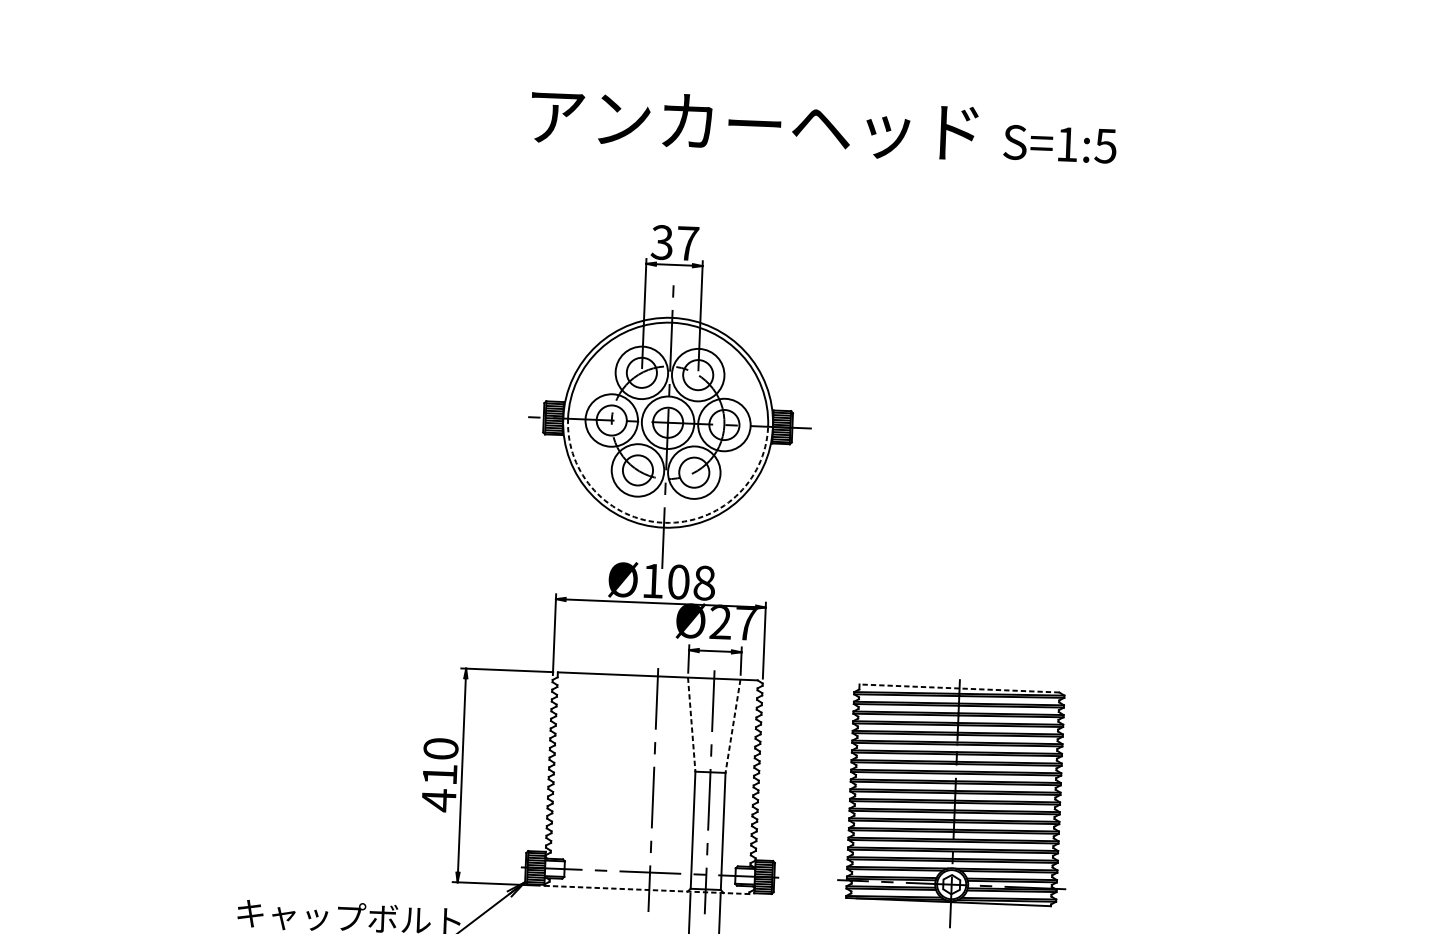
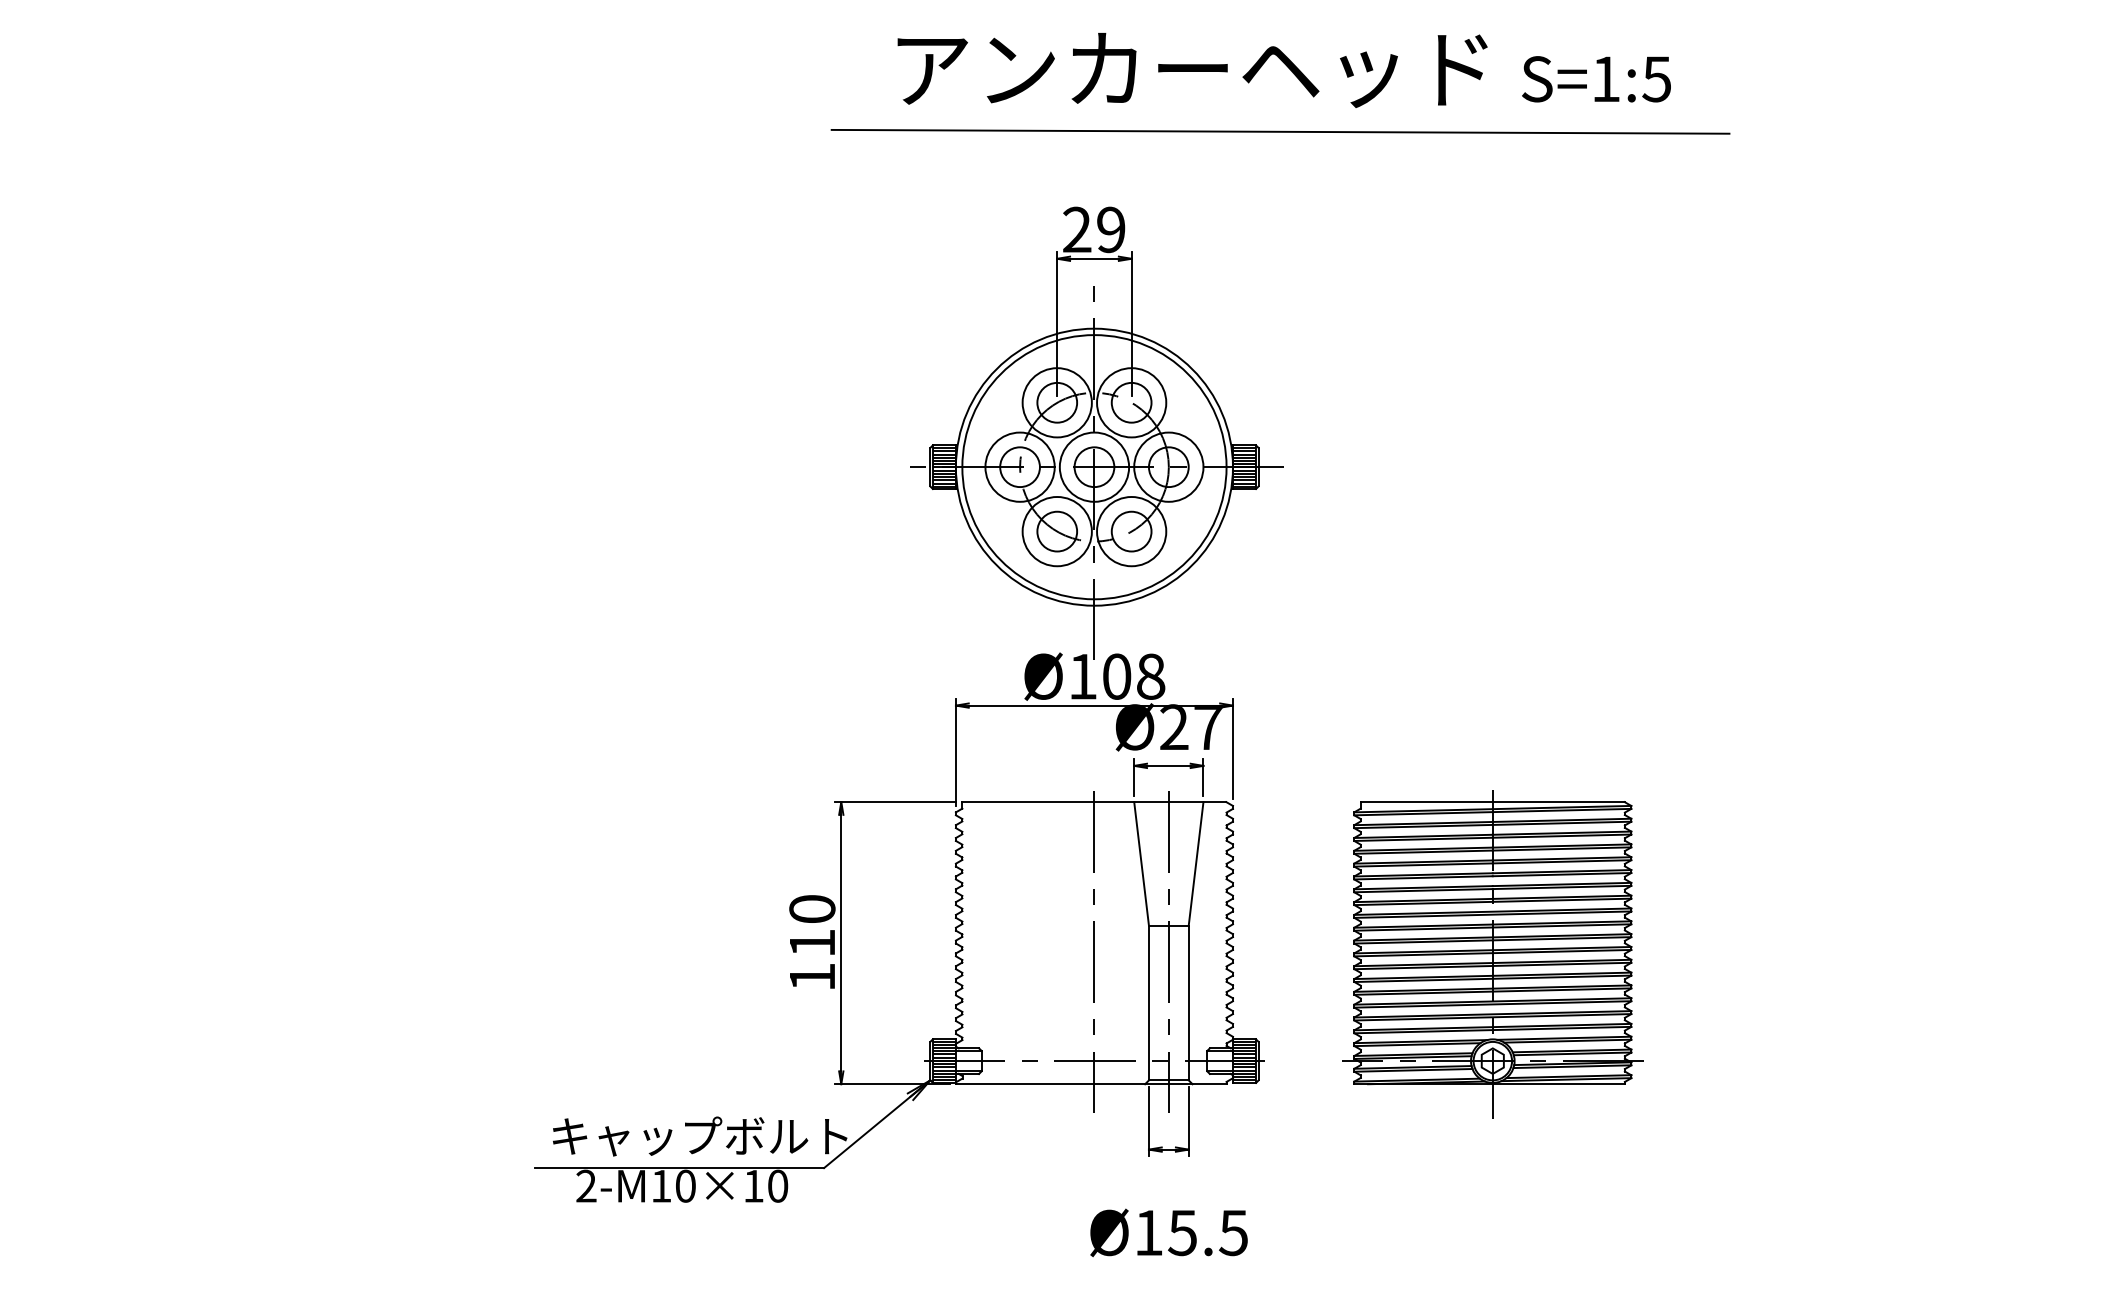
line: (819, 174) -> (1280, 131), added
text: (674, 242) -> (1093, 229), 37 -> 29
arc: (664, 522) -> (1094, 599), dashed -> solid
line: (959, 688) -> (1492, 802), dashed -> solid
line: (691, 725) -> (1141, 864), dashed -> solid
line: (733, 726) -> (1196, 864), dashed -> solid
text: (439, 800) -> (812, 977), 410 -> 110
line: (647, 890) -> (1091, 1084), dashed -> solid

